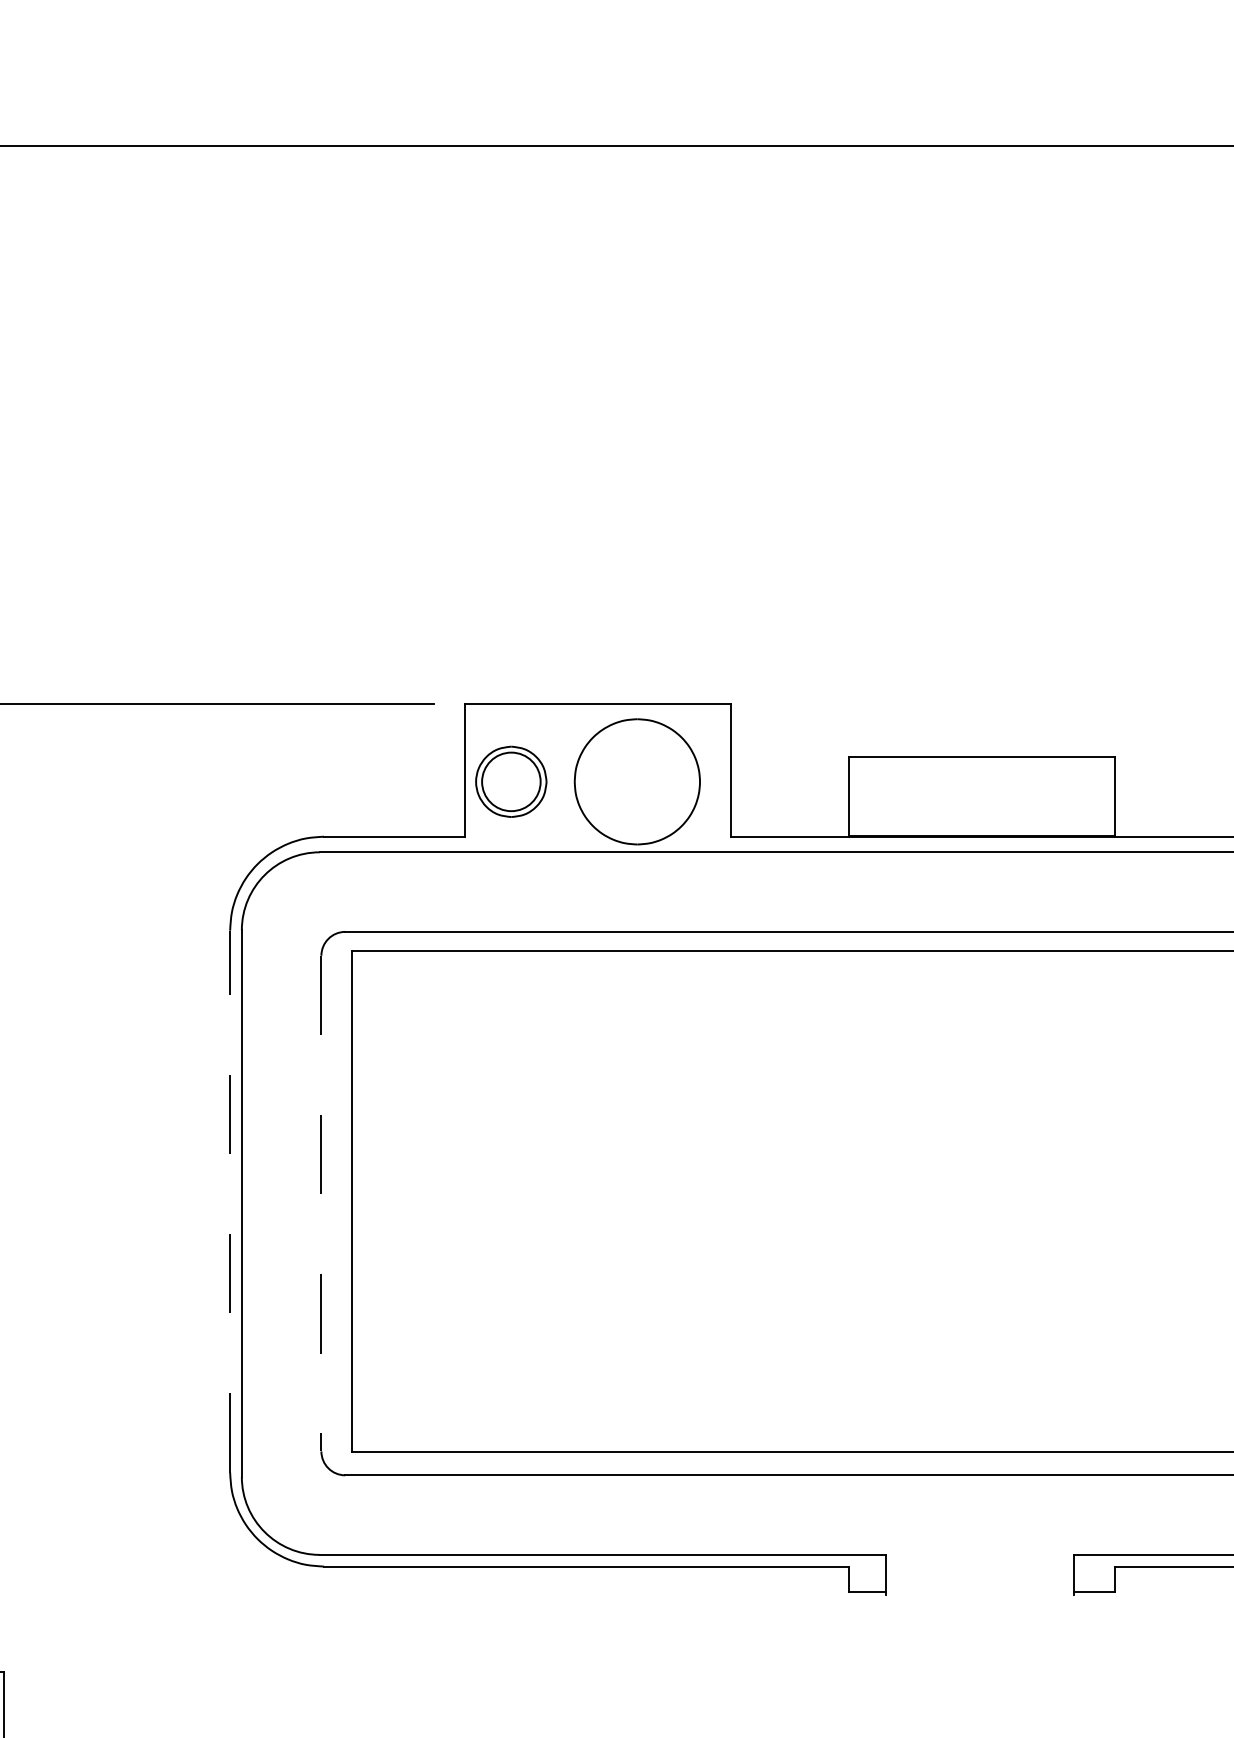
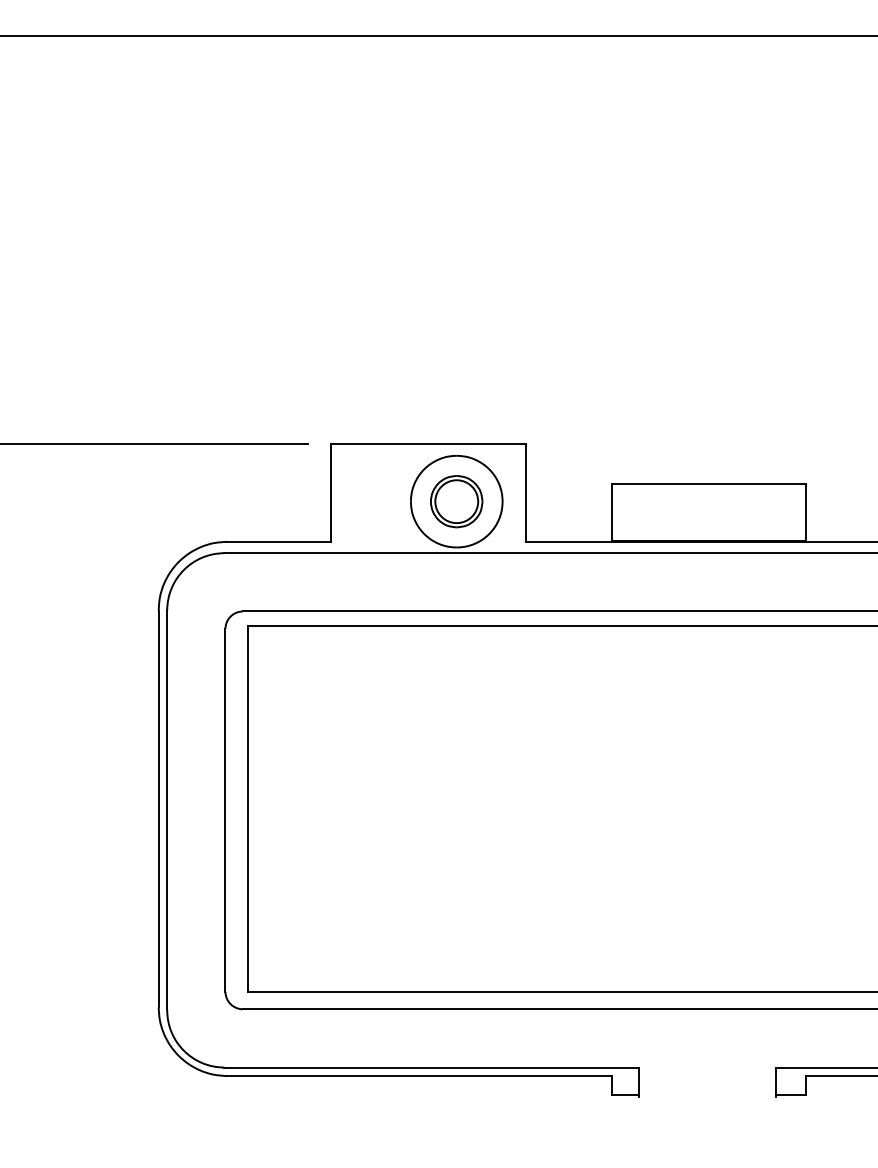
part: (511, 781) -> (456, 501), moved
line: (230, 1201) -> (158, 808), dashed -> solid
line: (321, 1203) -> (225, 810), dashed -> solid

